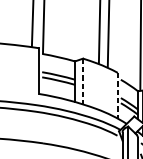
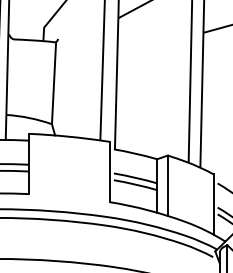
line: (82, 82) -> (167, 186), dashed -> solid
line: (117, 95) -> (213, 204), dashed -> solid

